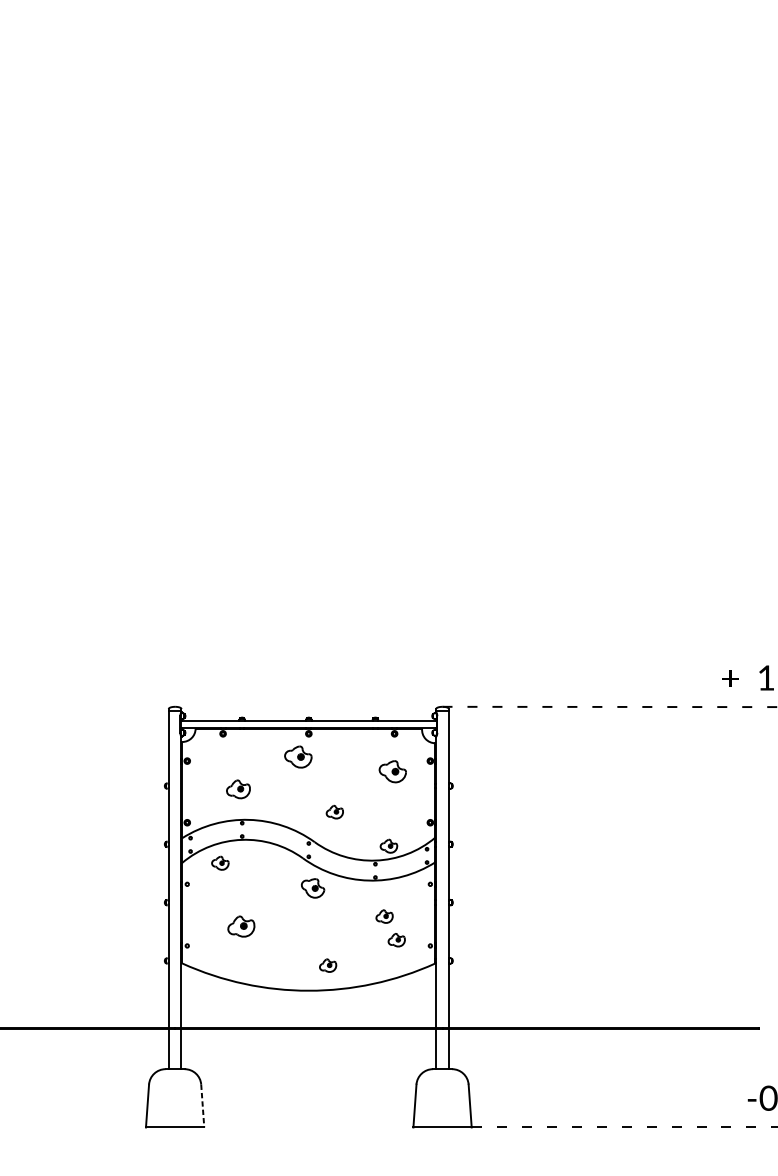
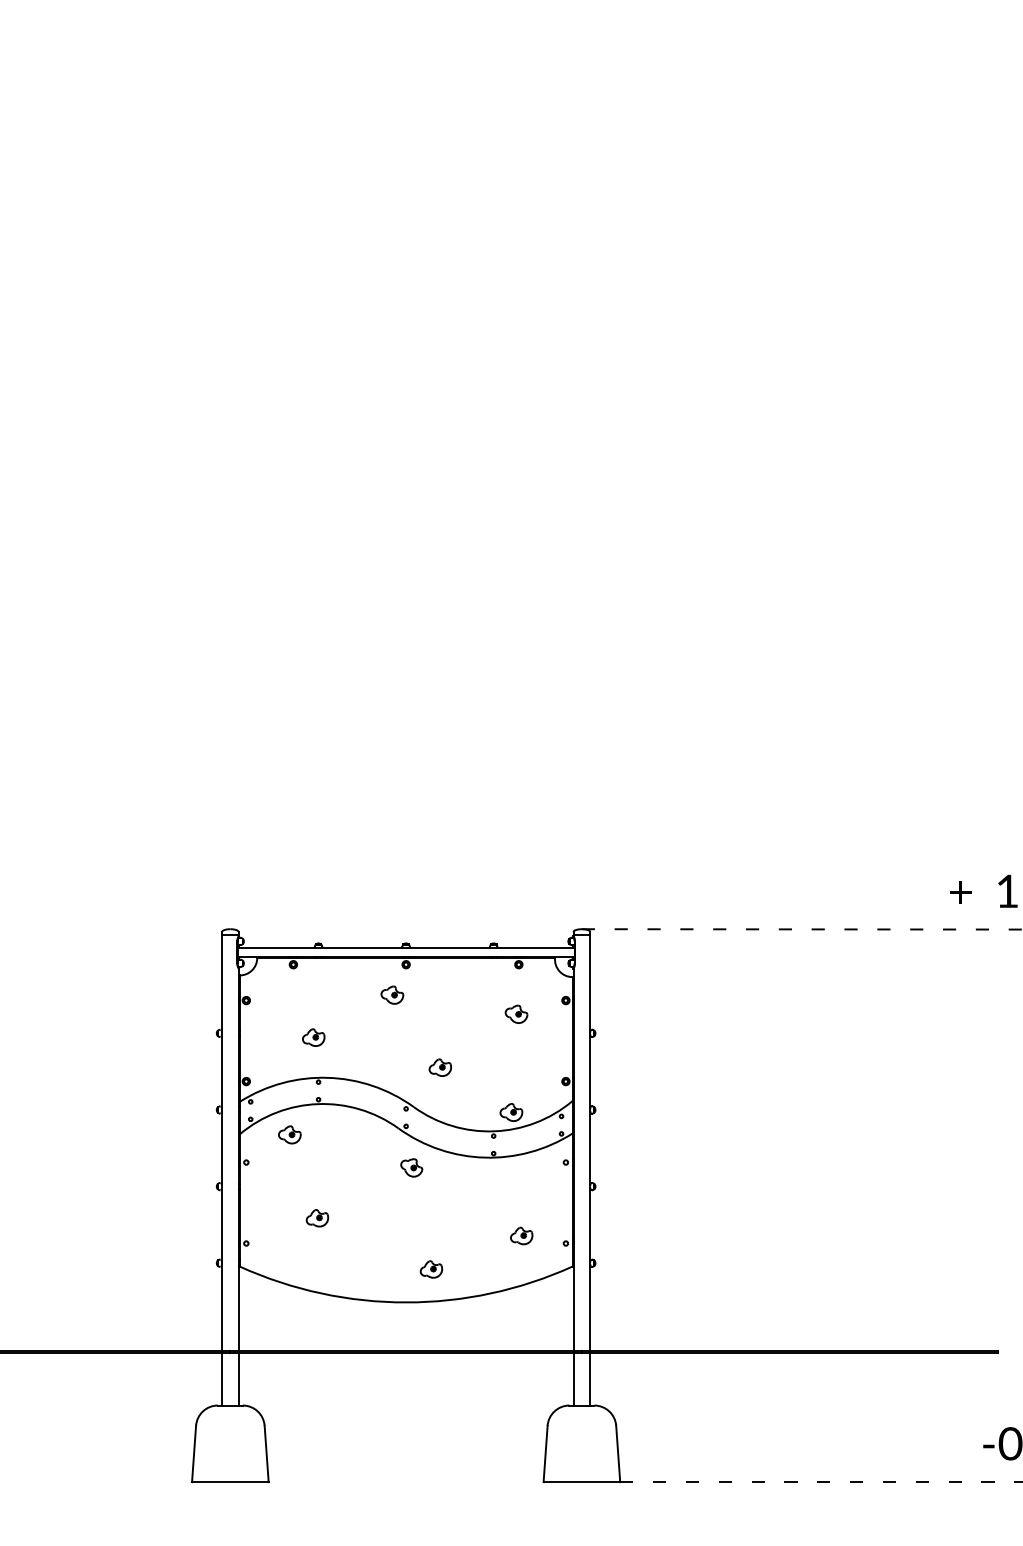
part: (298, 756) -> (392, 994), size x0.62
part: (392, 770) -> (516, 1013), size x0.62
part: (238, 789) -> (313, 1037), size x0.71
part: (312, 888) -> (411, 1167), size x0.71
part: (384, 916) -> (505, 1204), removed
part: (241, 926) -> (317, 1218), size x0.62
line: (202, 1106) -> (266, 1454), dashed -> solid

